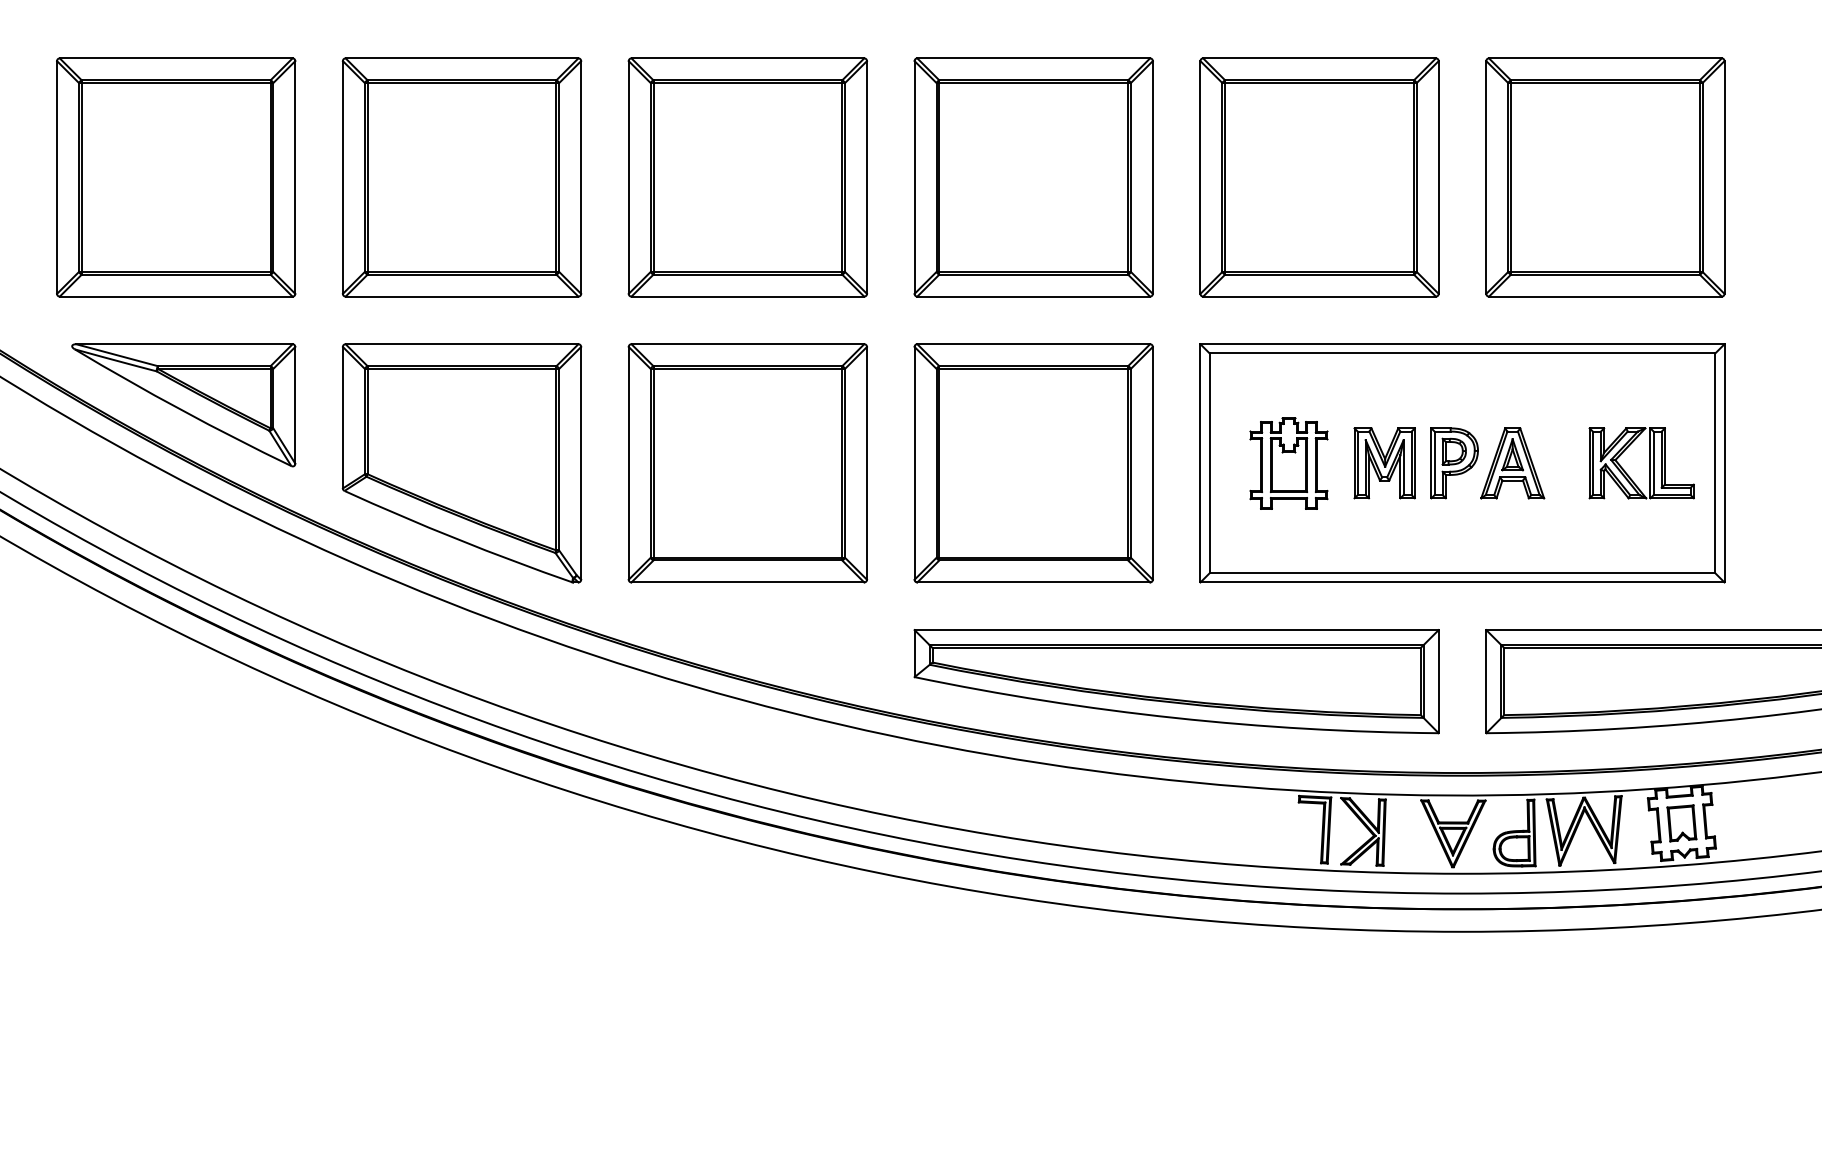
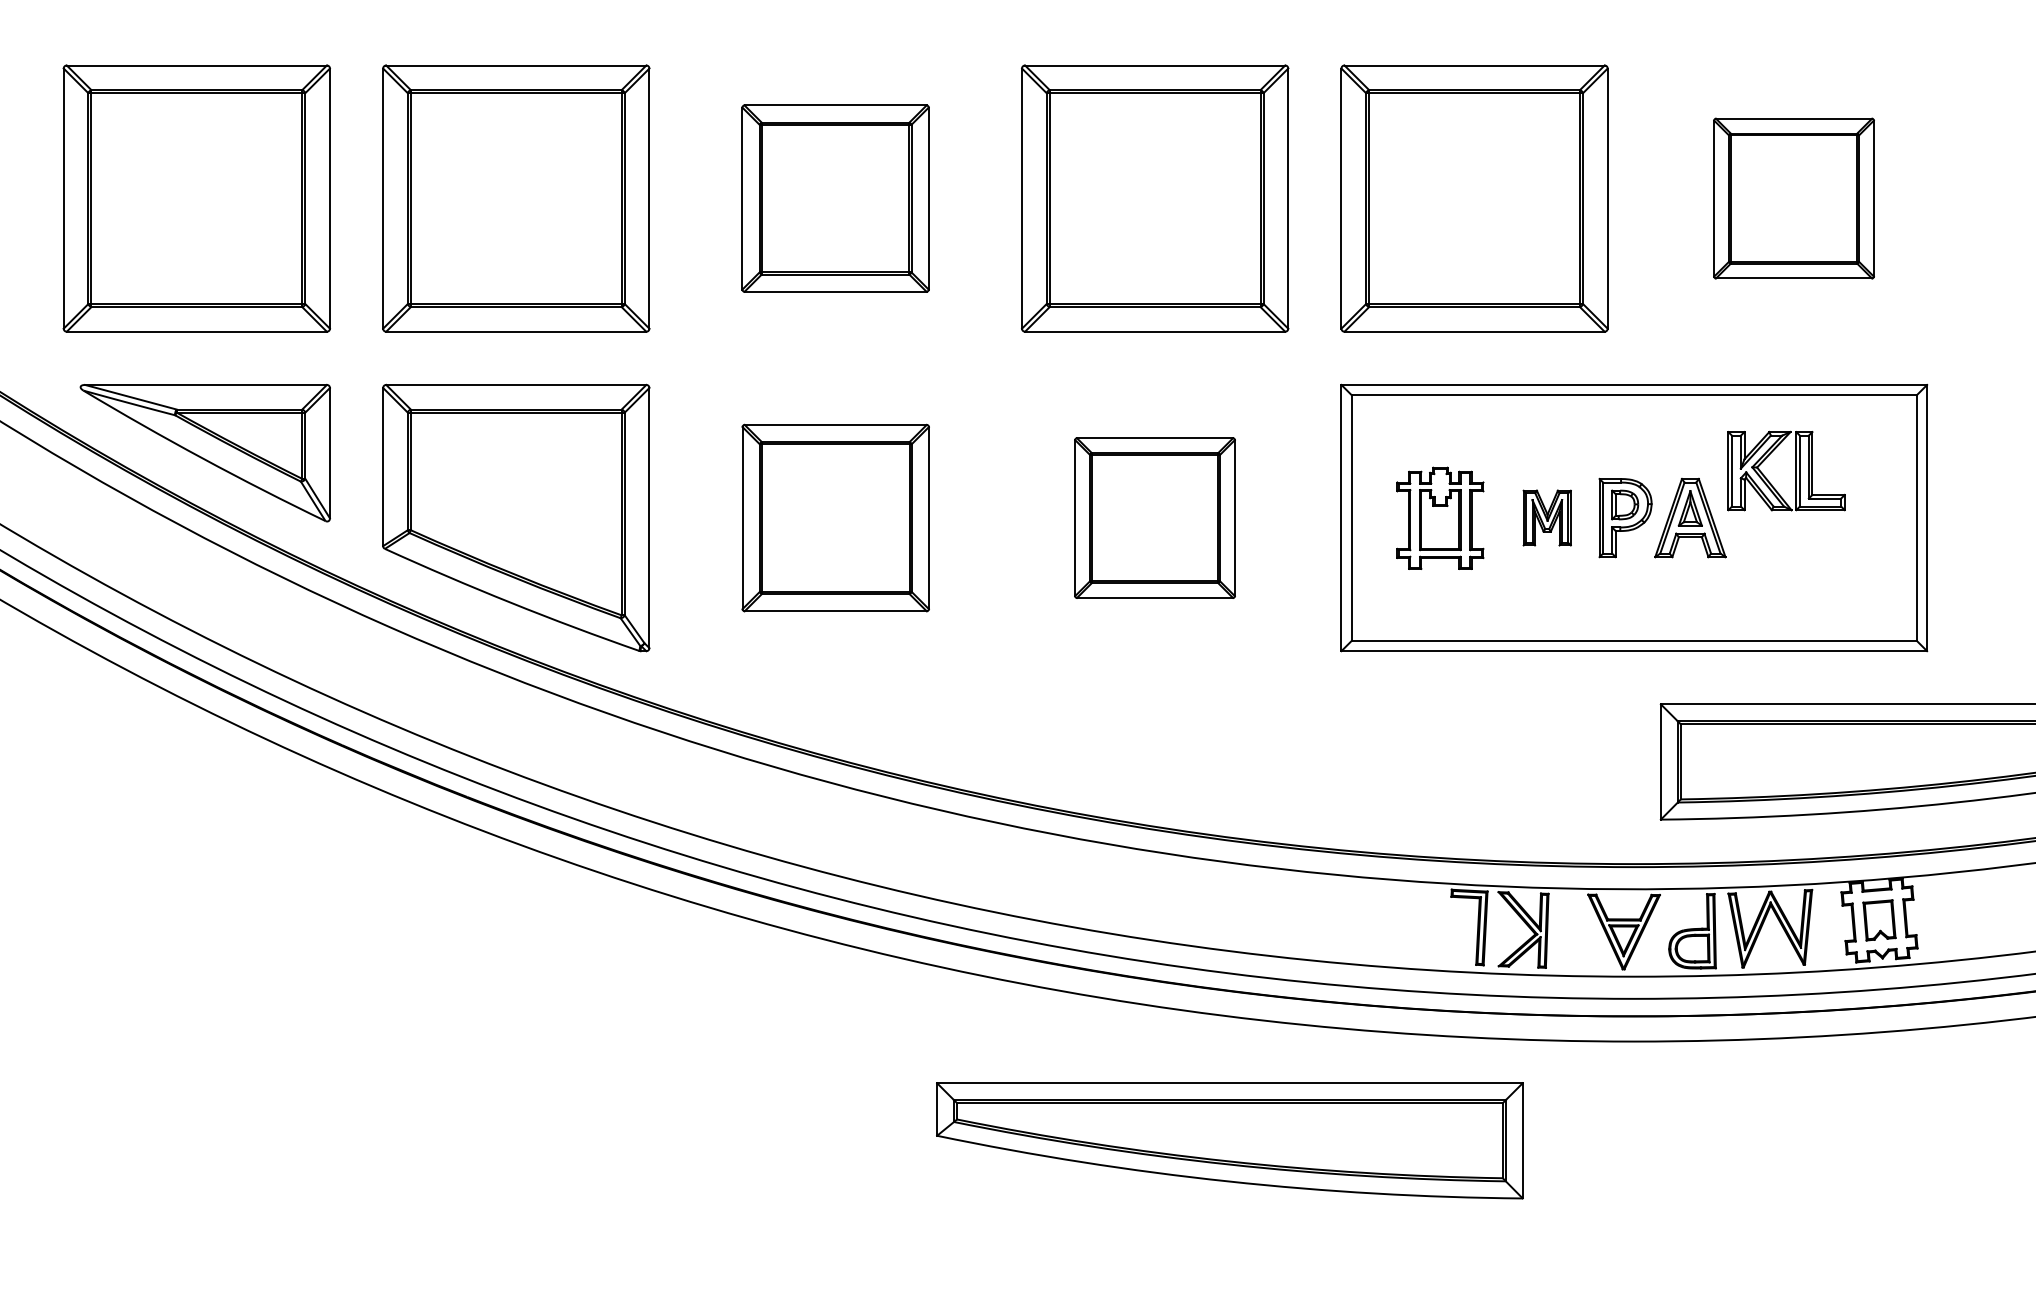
part: (747, 177) -> (835, 198), size x0.7
part: (1605, 177) -> (1794, 198), size x0.6
part: (747, 463) -> (835, 518), size x0.7
part: (1033, 463) -> (1154, 518), size x0.6
part: (1384, 463) -> (1547, 518), size x0.7
part: (1649, 463) -> (1795, 471), moved
part: (1176, 681) -> (1229, 1140), moved

